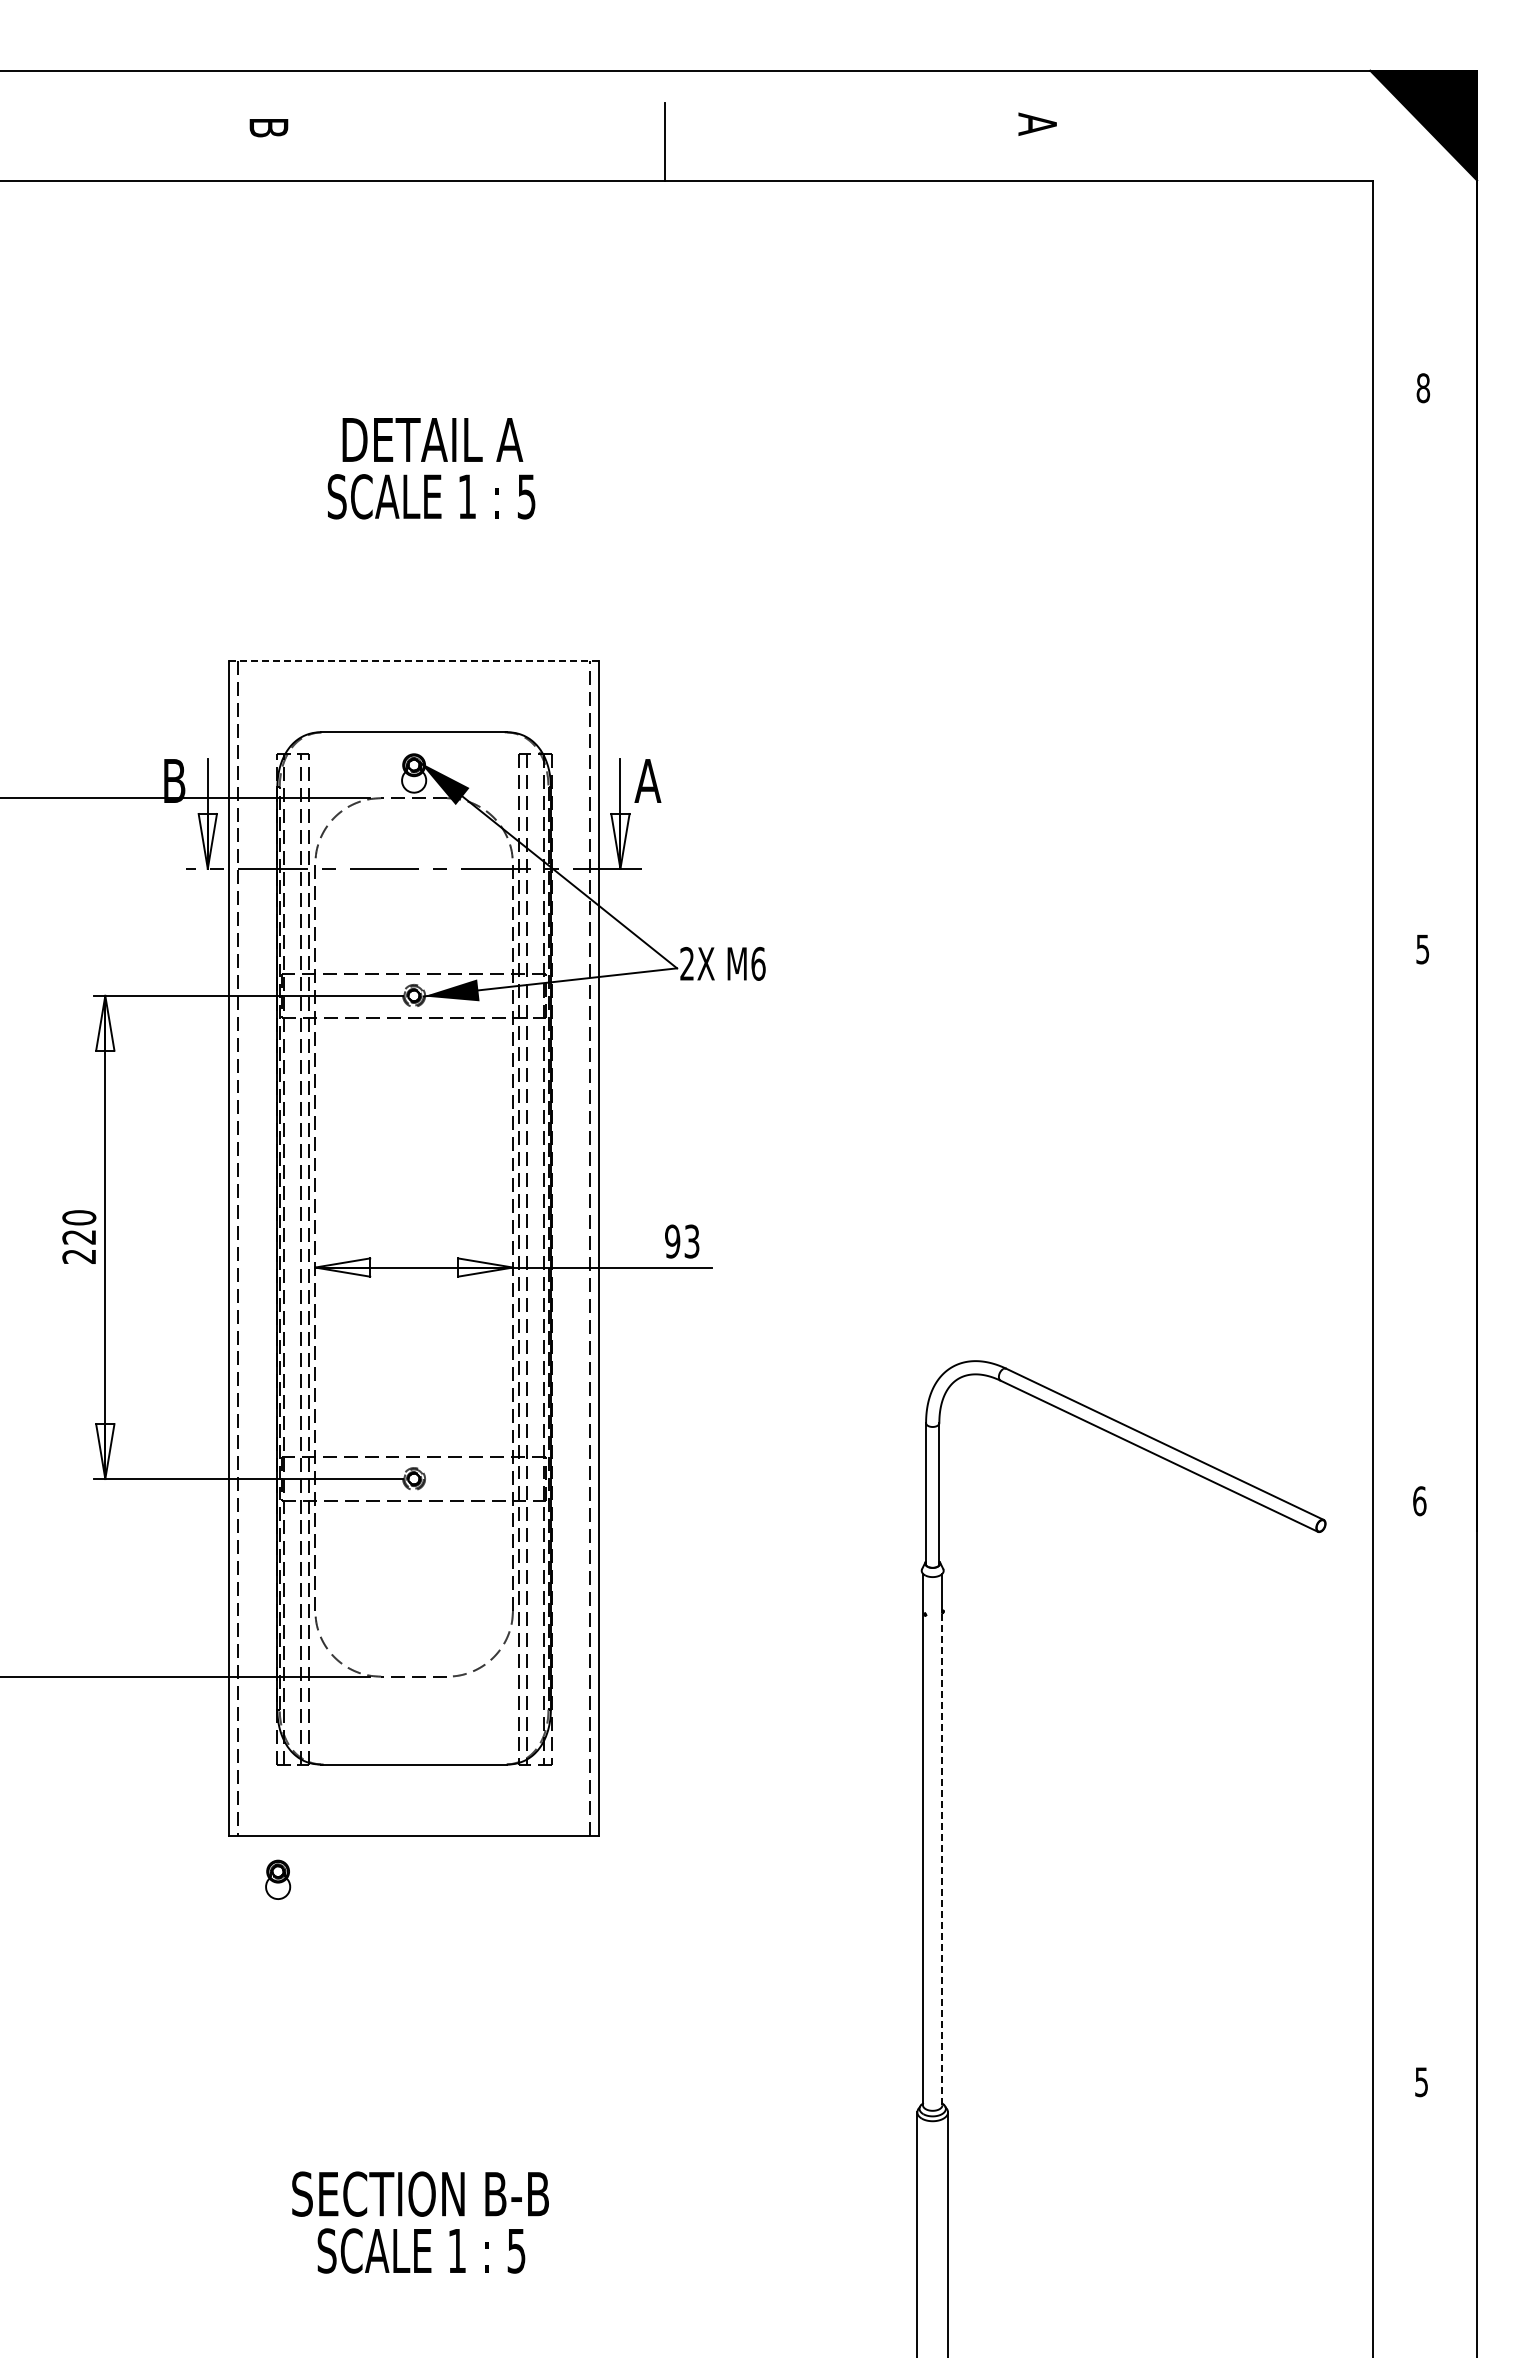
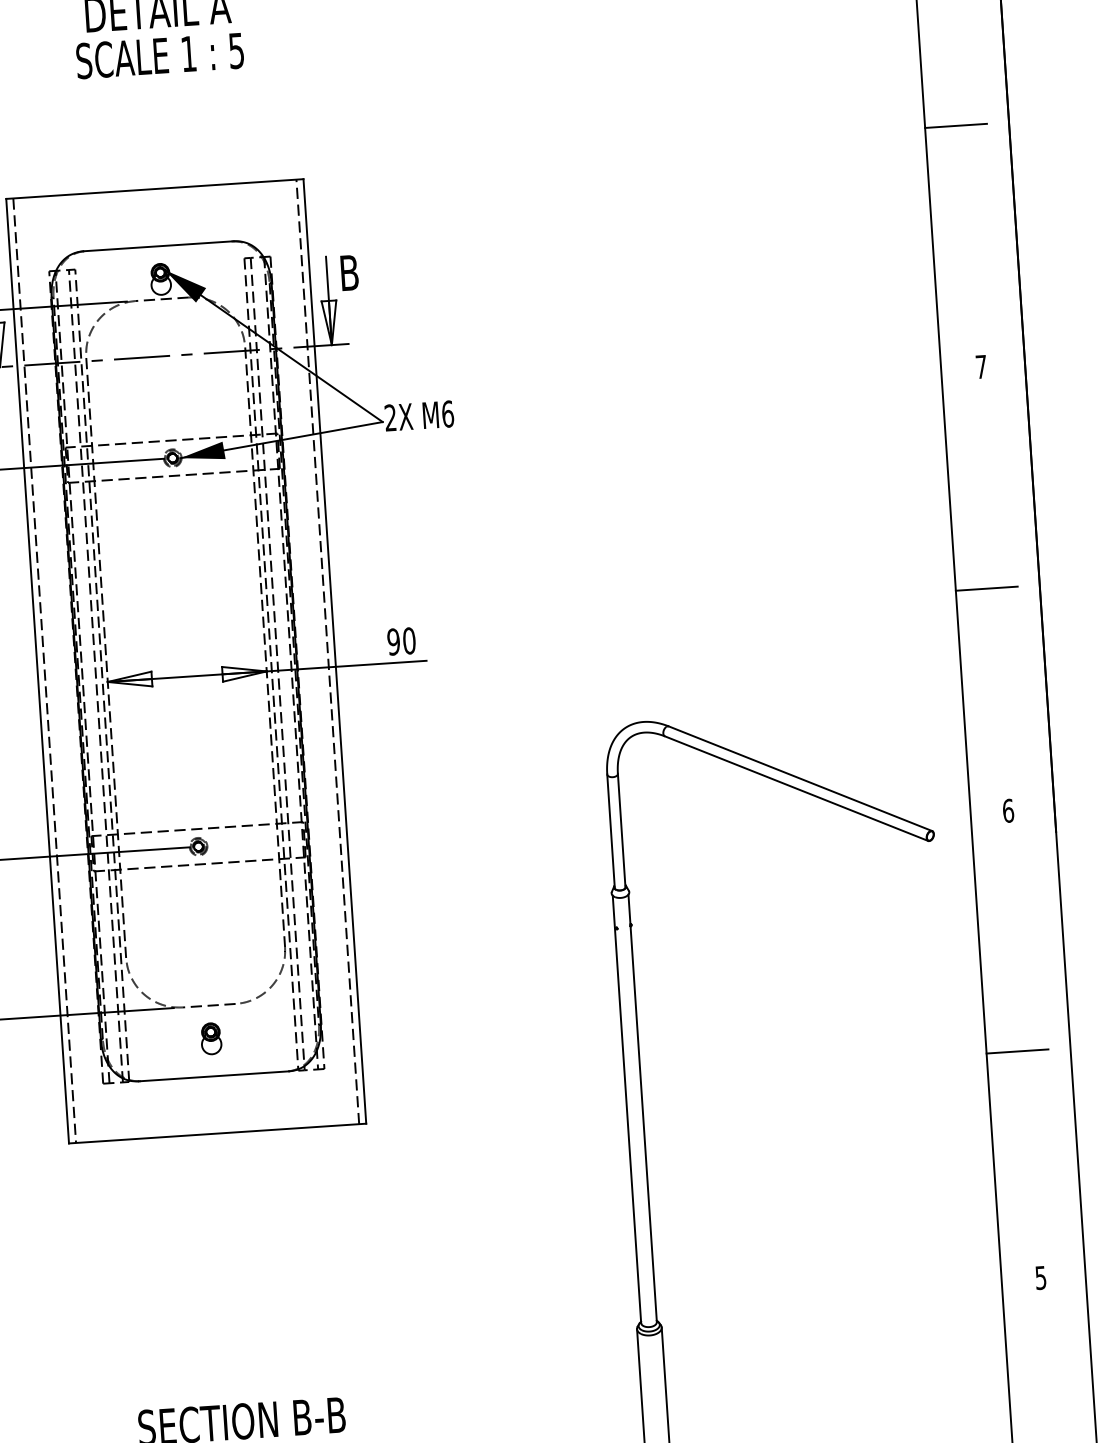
line: (1410, 648) -> (955, 125), added
line: (414, 661) -> (155, 189), dashed -> solid
text: (647, 780) -> (348, 272), A -> B
text: (1422, 949) -> (981, 367), 5 -> 7
line: (1410, 1224) -> (986, 588), added
text: (691, 1241) -> (408, 640), 93 -> 90
line: (1410, 1799) -> (1016, 1051), added
line: (942, 1858) -> (643, 1123), dashed -> solid
part: (278, 1879) -> (211, 1038), moved

